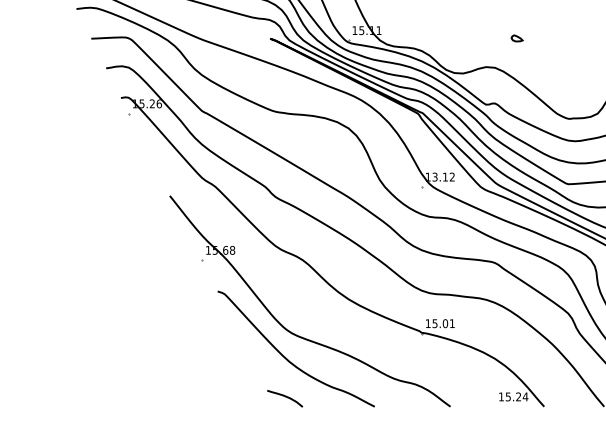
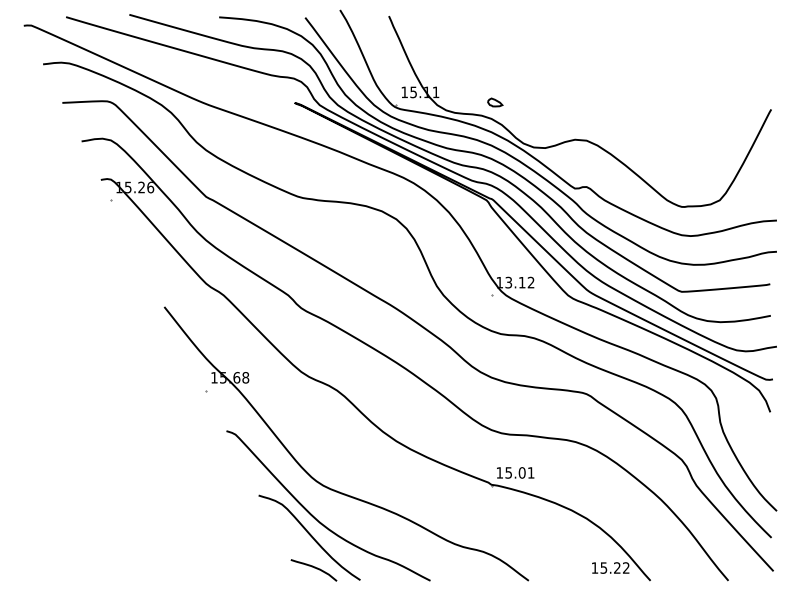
part: (517, 38) -> (495, 102), moved
curve: (282, 372) -> (310, 536), added
text: (524, 396) -> (625, 567), 15.24 -> 15.22

